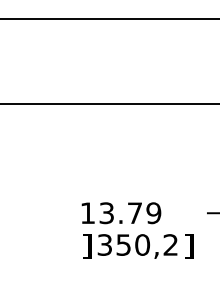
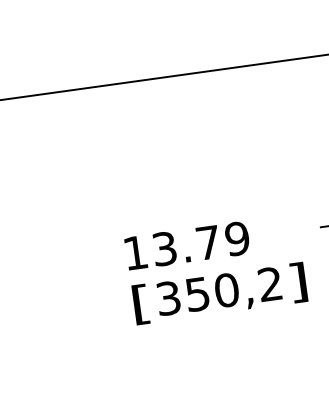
text: (86, 246) -> (140, 304), ] -> [

